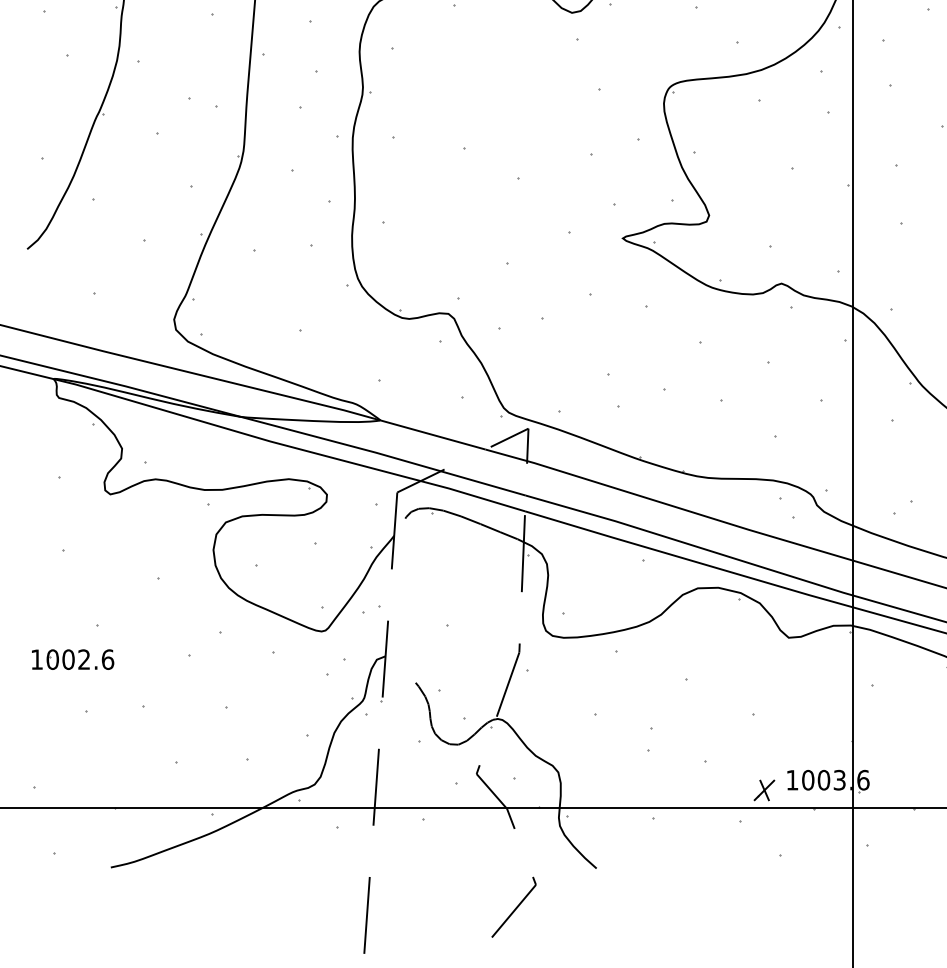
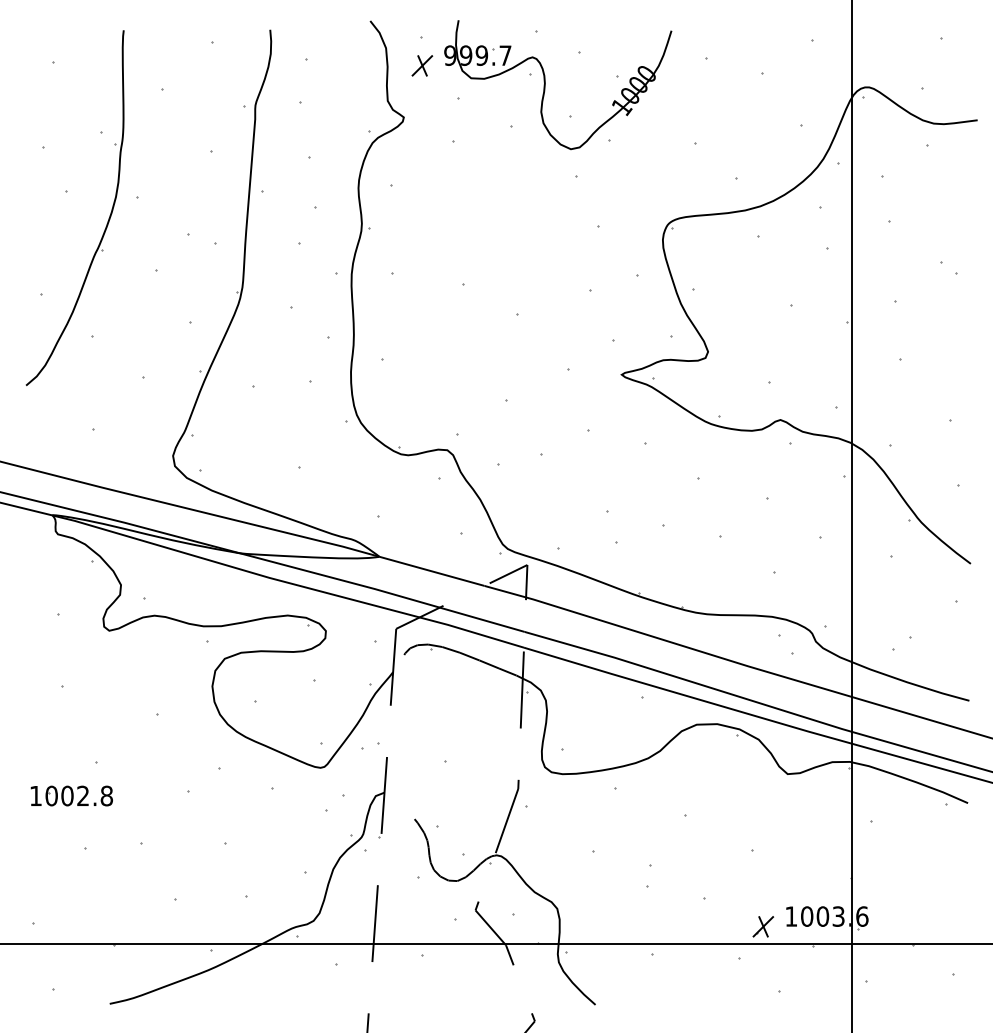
text: (107, 659) -> (106, 795), 1002.6 -> 1002.8

